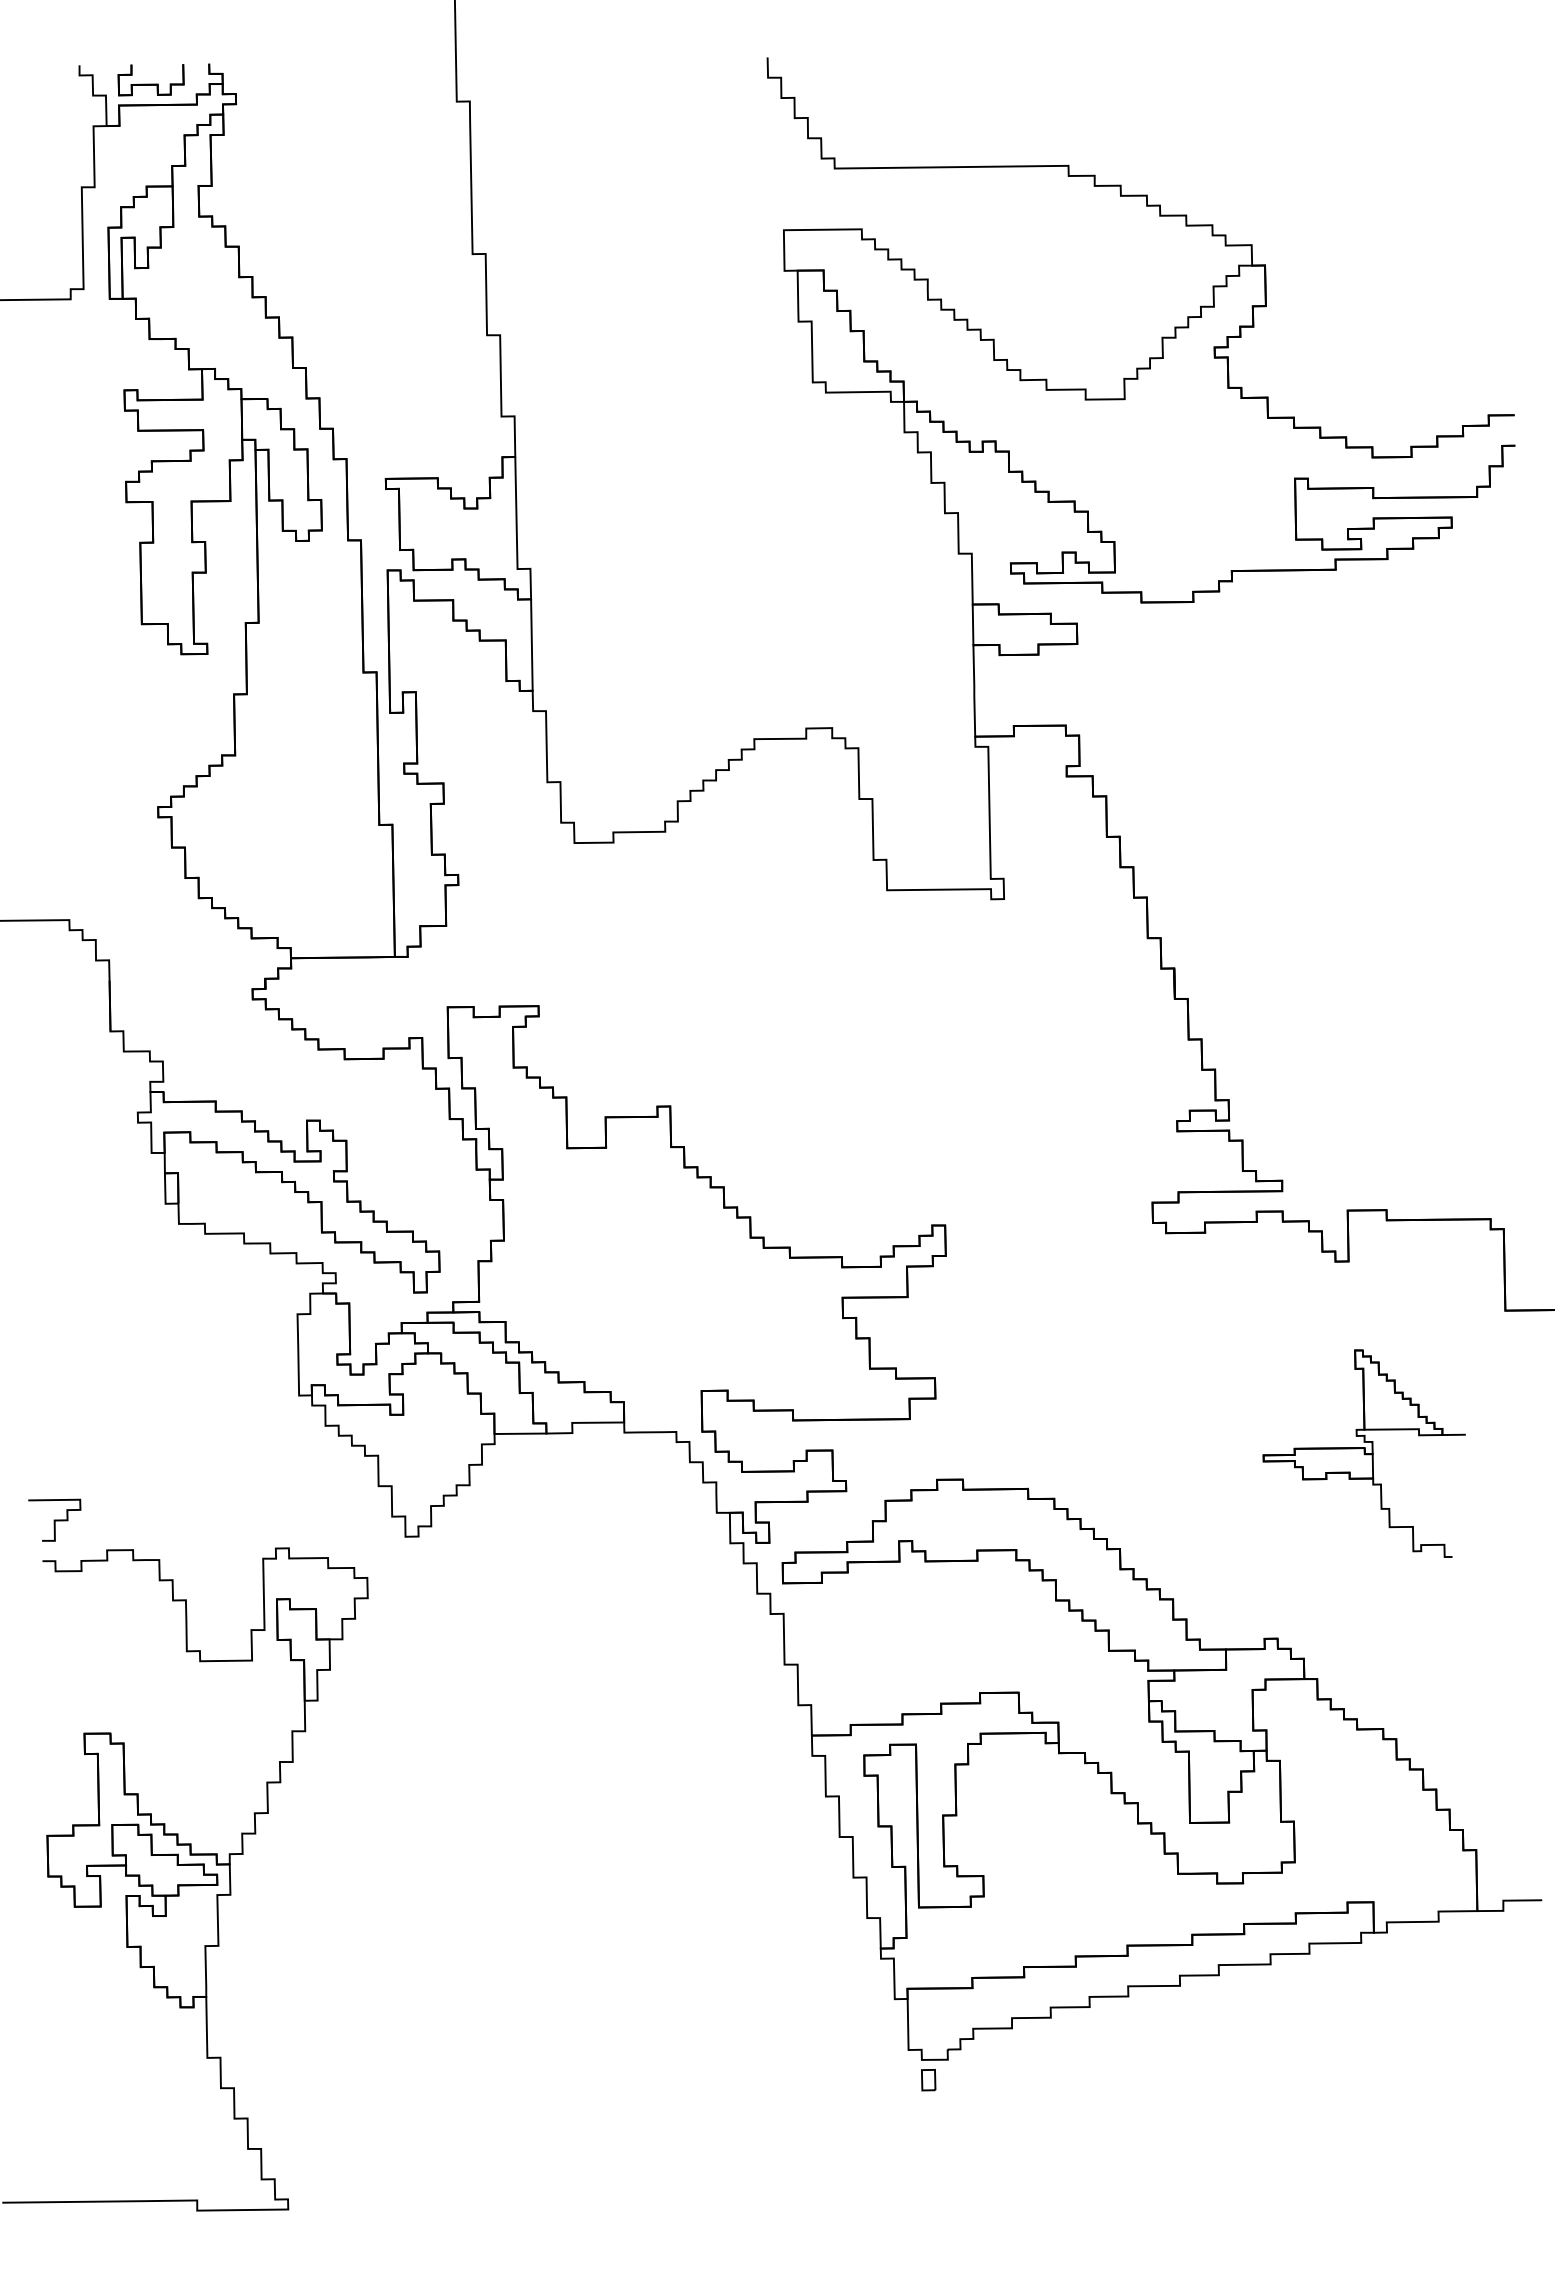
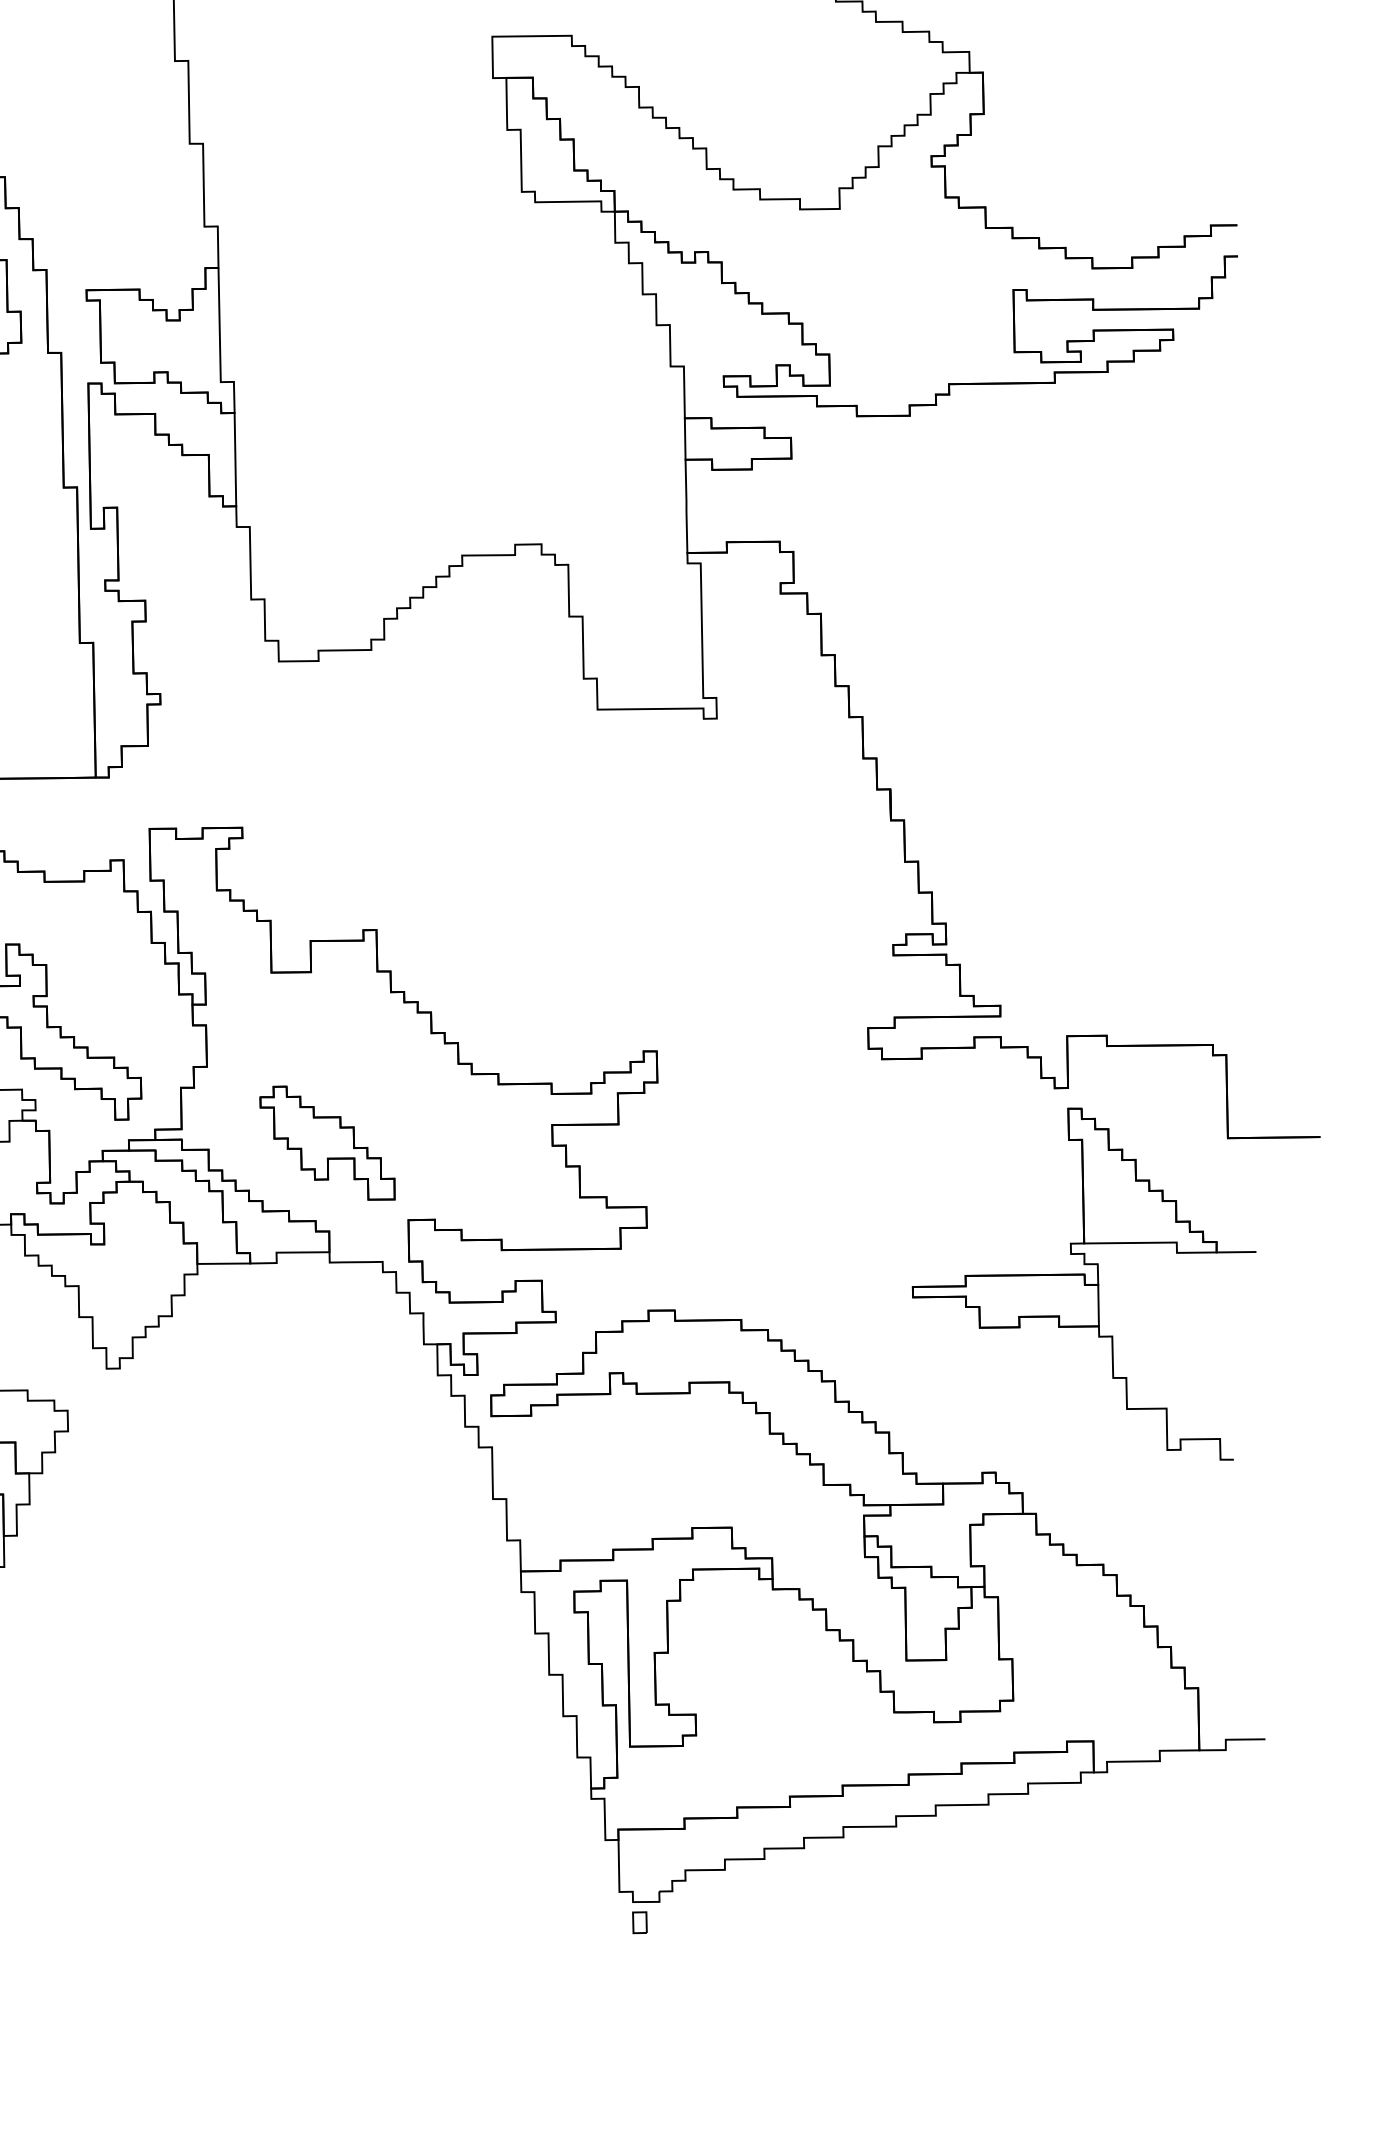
part: (622, 1315) -> (327, 1143), added
part: (1364, 1453) -> (1084, 1283), size x1.67

